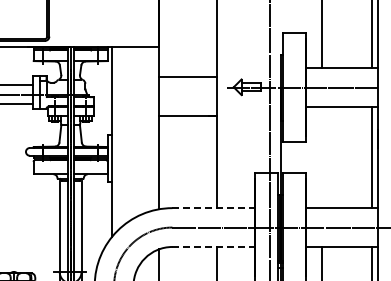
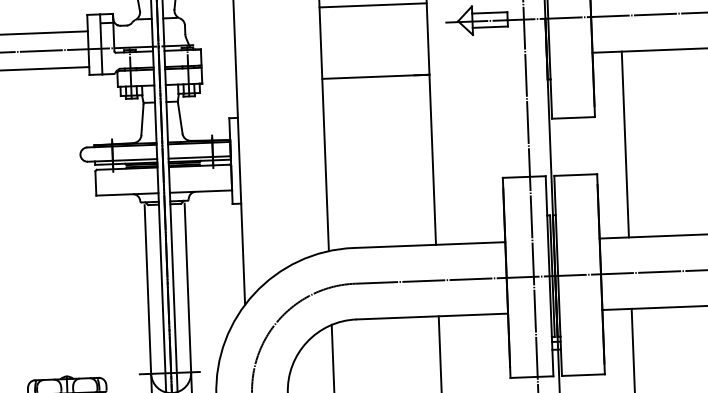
line: (321, 157) -> (624, 144), added
line: (214, 208) -> (431, 245), dashed -> solid
line: (214, 246) -> (433, 315), dashed -> solid

